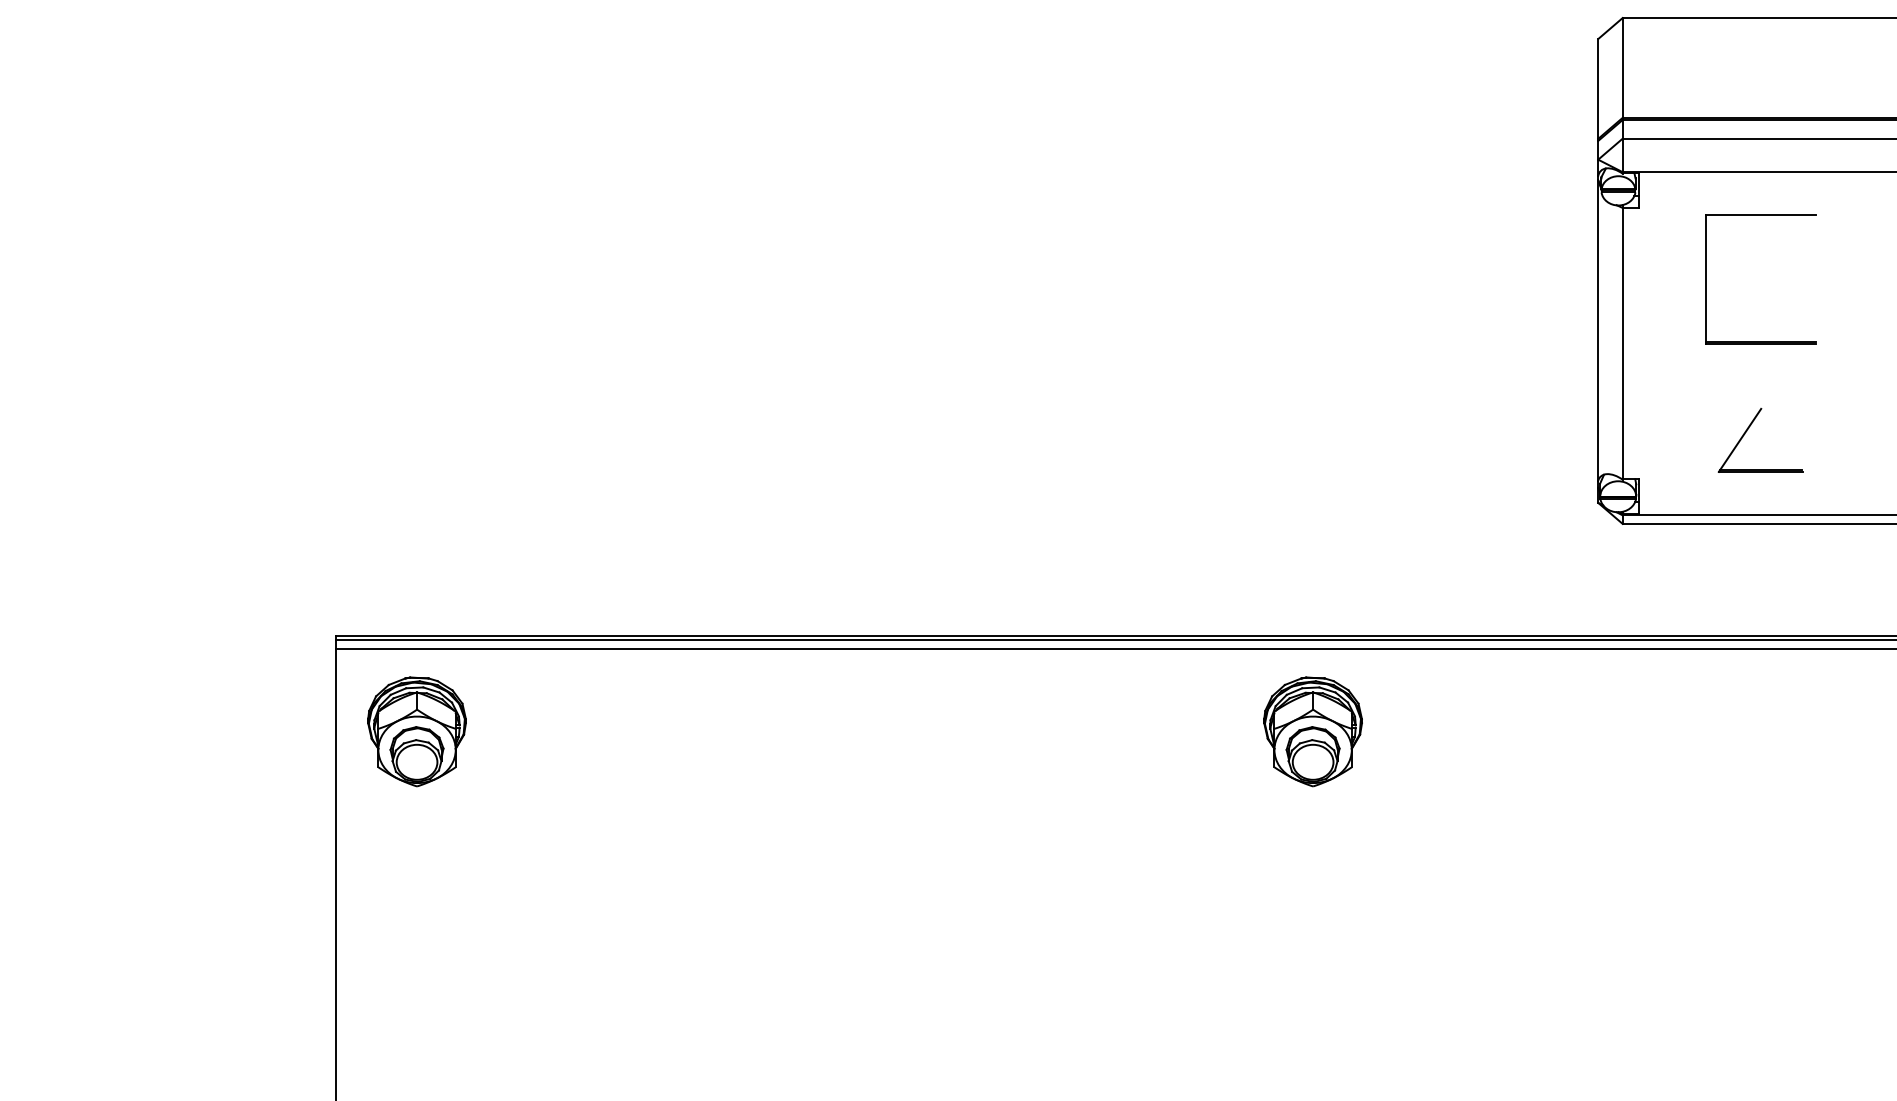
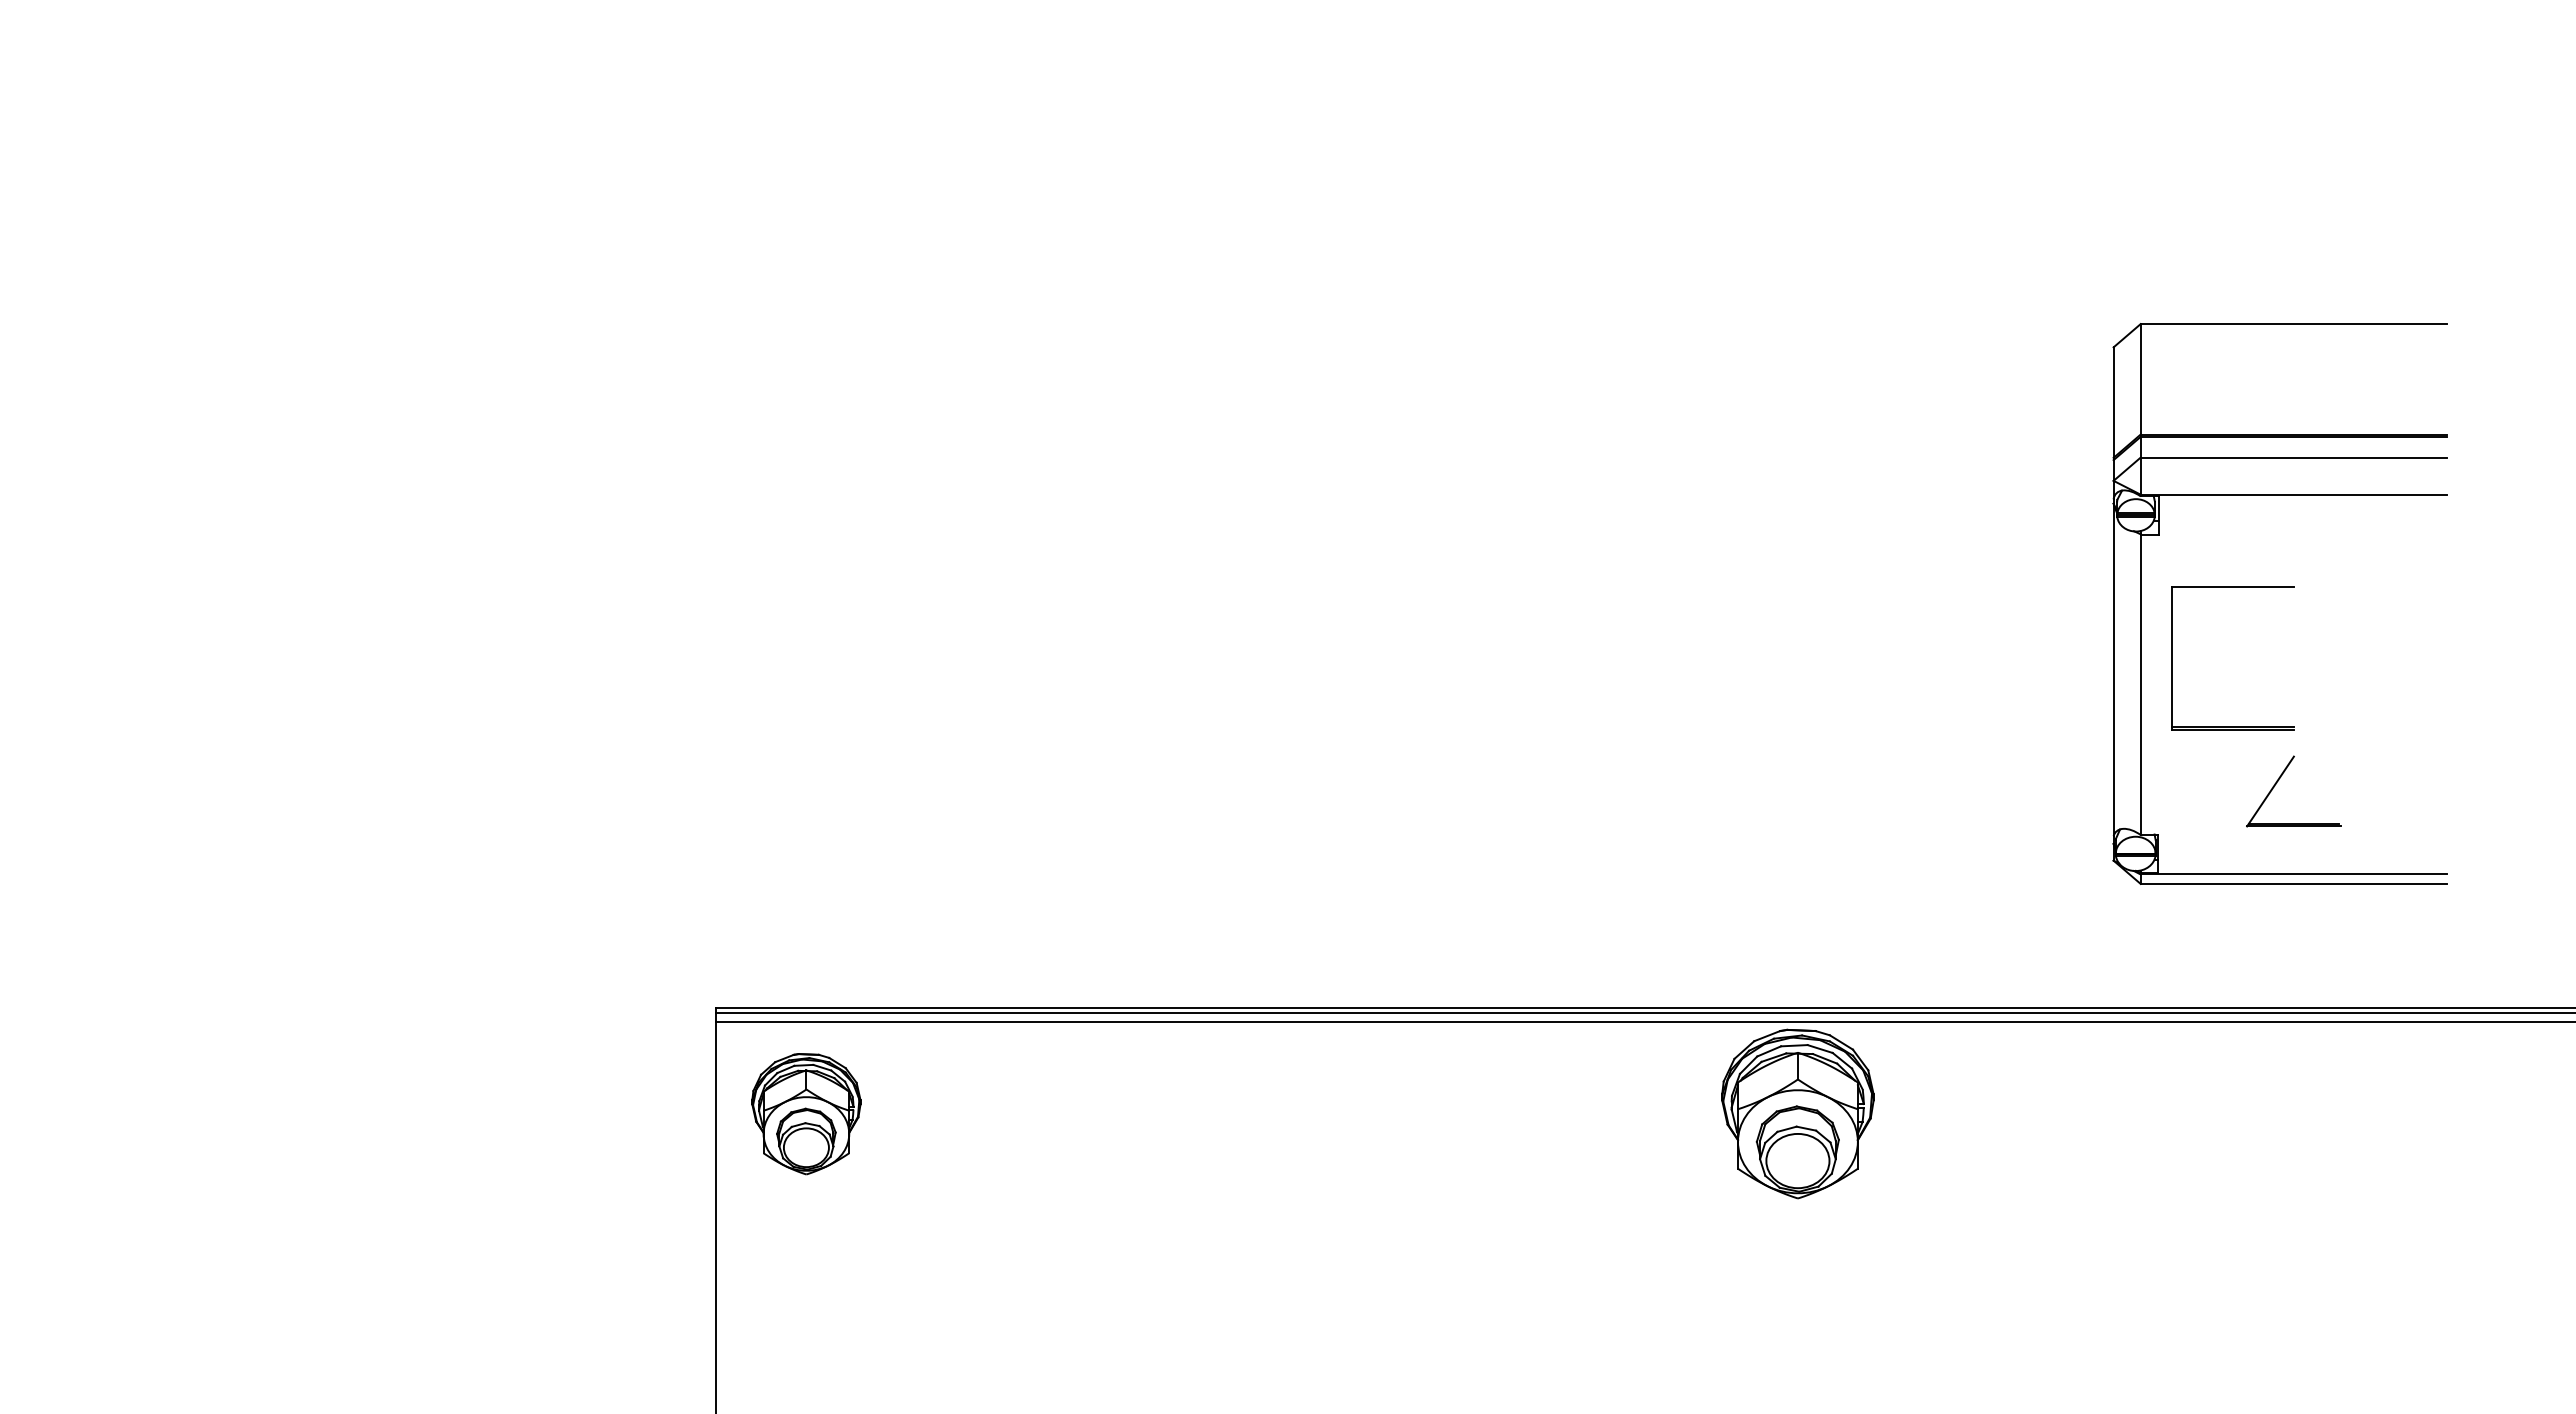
part: (1706, 279) -> (2172, 658), moved
part: (1313, 732) -> (1798, 1114), size x1.4

